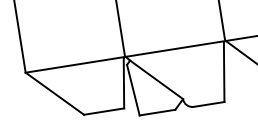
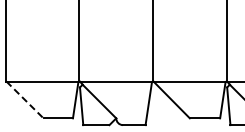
line: (55, 94) -> (25, 100), solid -> dashed

